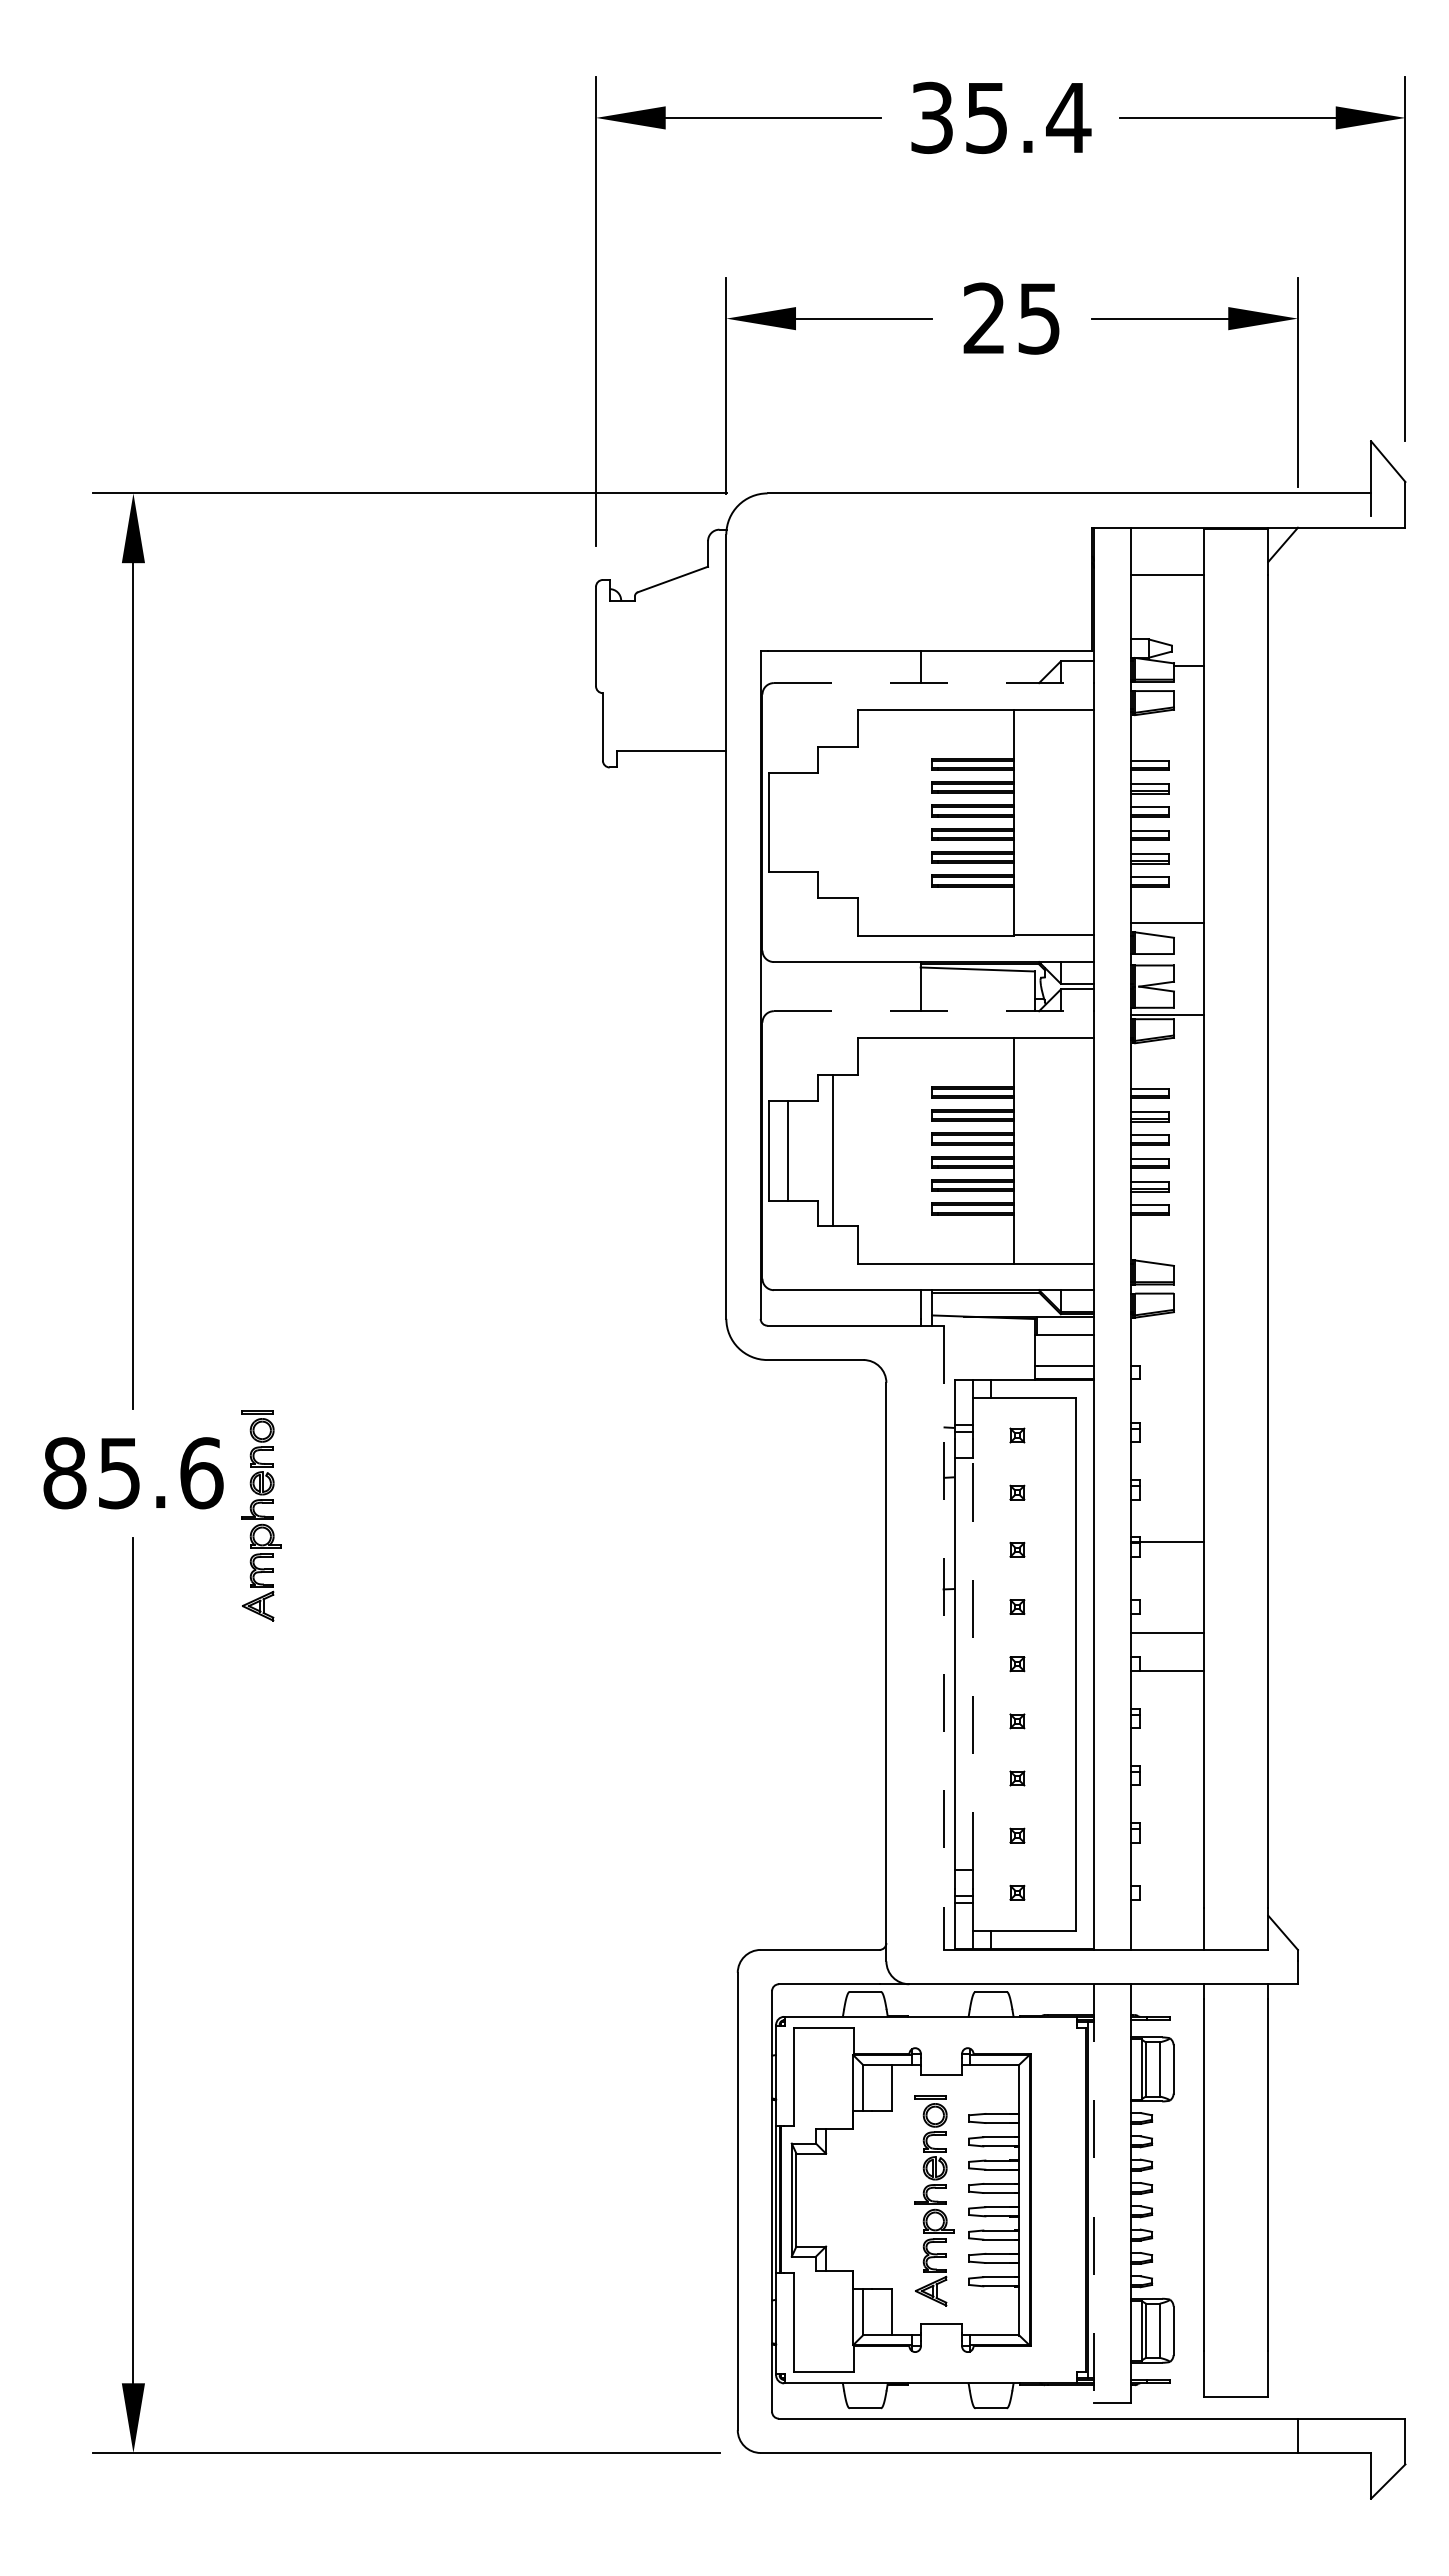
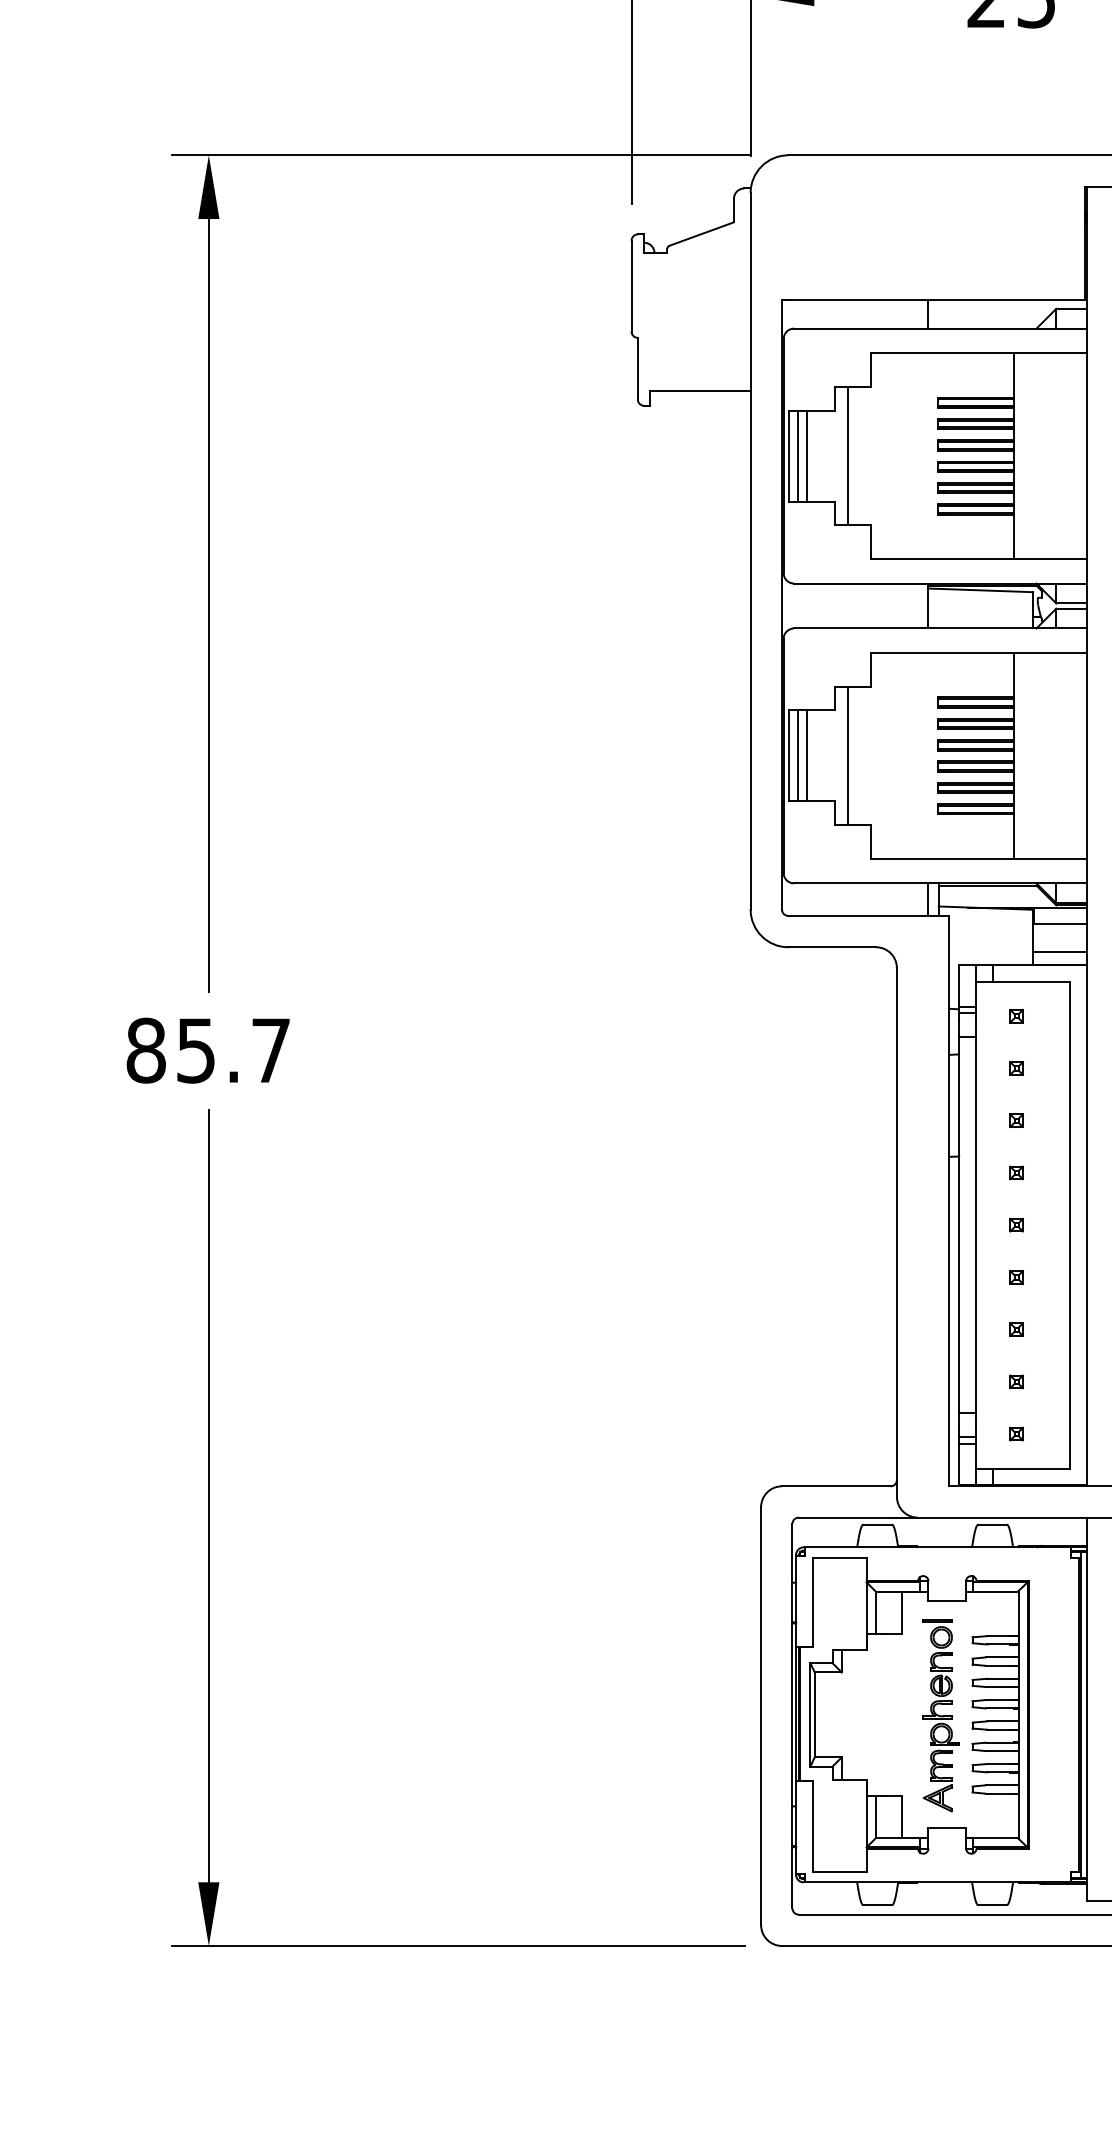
line: (934, 683) -> (940, 329), dashed -> solid
line: (778, 822) -> (798, 456), added
line: (787, 822) -> (806, 456), added
line: (833, 822) -> (848, 456), added
line: (934, 1011) -> (940, 628), dashed -> solid
line: (778, 1150) -> (798, 755), added
text: (201, 1473) -> (271, 1050), 85.6 -> 85.7
part: (261, 1515) -> (325, 1089), removed
line: (943, 1638) -> (949, 1201), dashed -> solid
line: (972, 1664) -> (975, 1225), dashed -> solid
line: (1094, 2193) -> (1087, 1708), dashed -> solid

